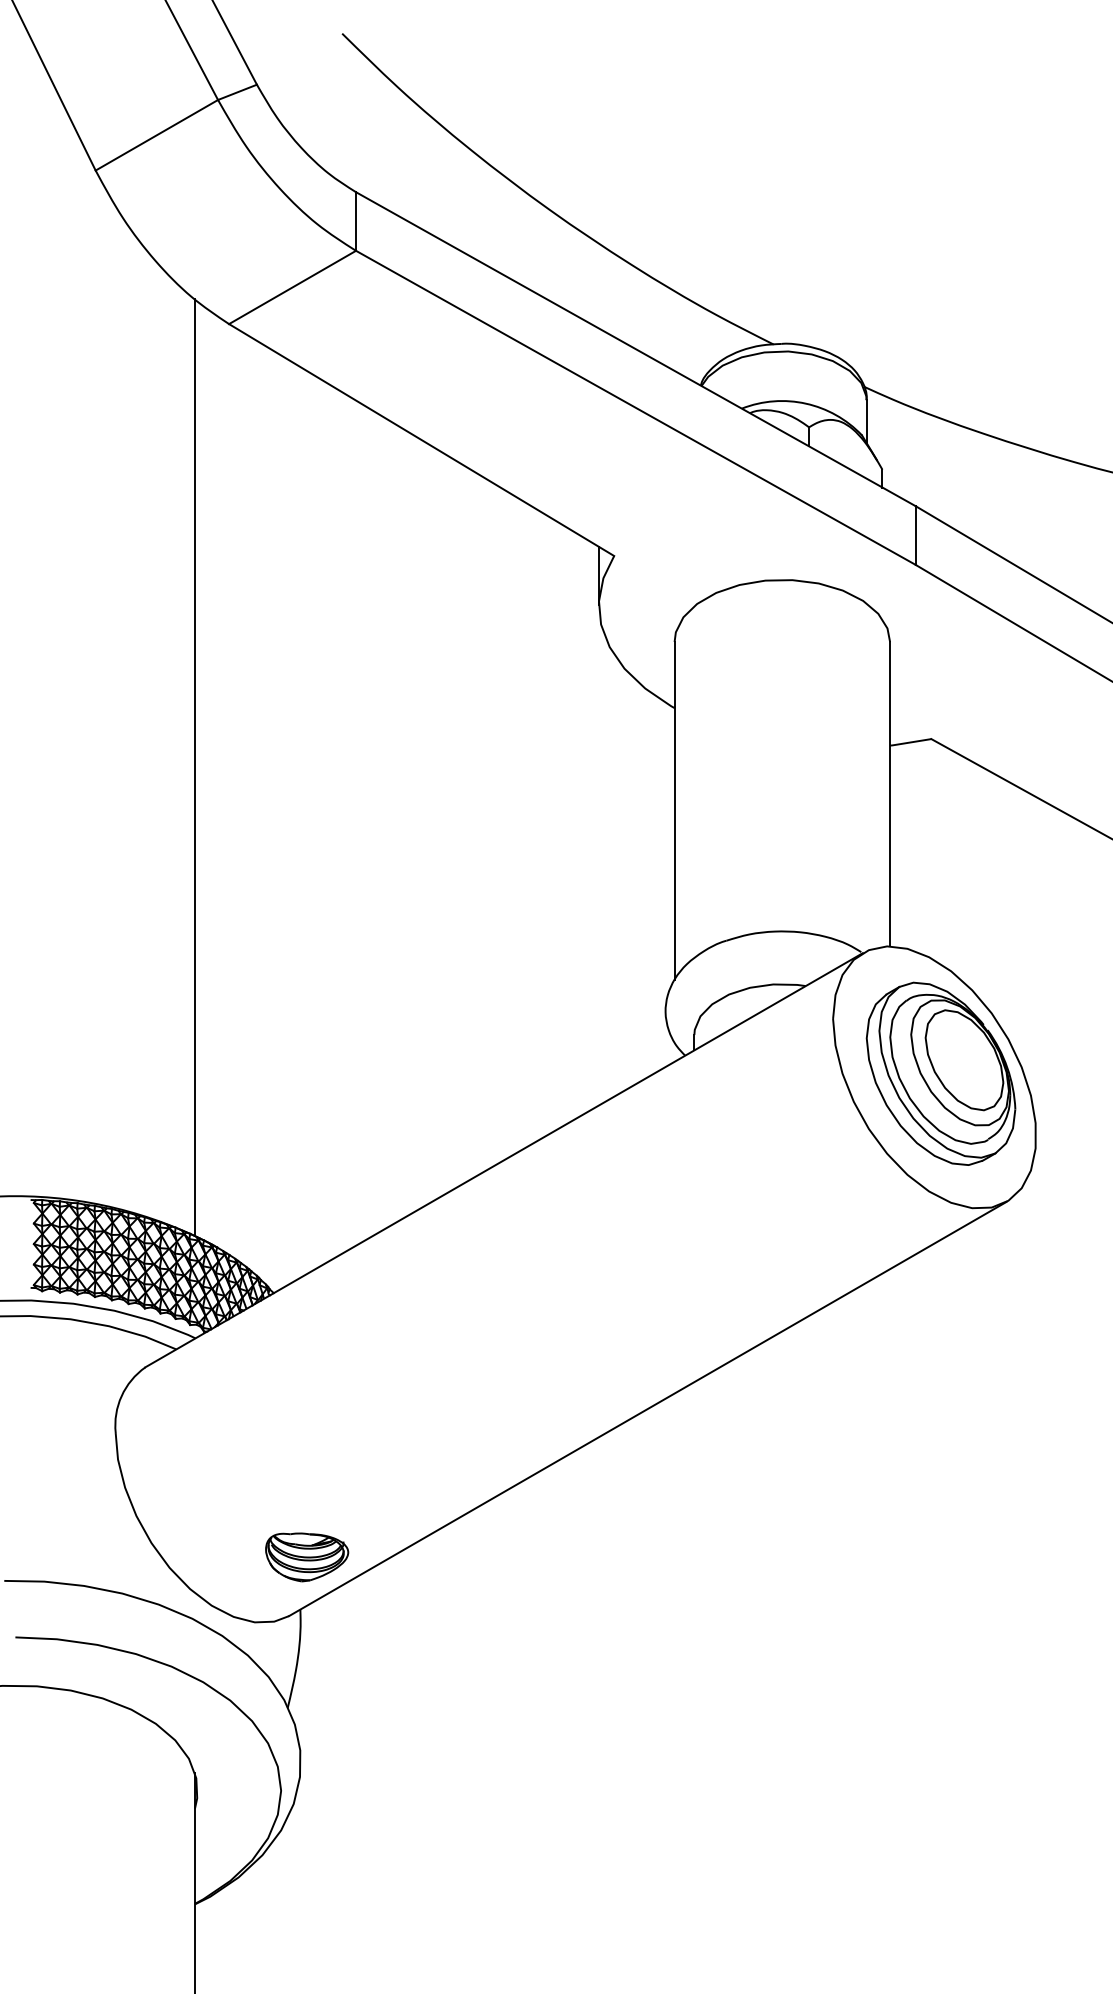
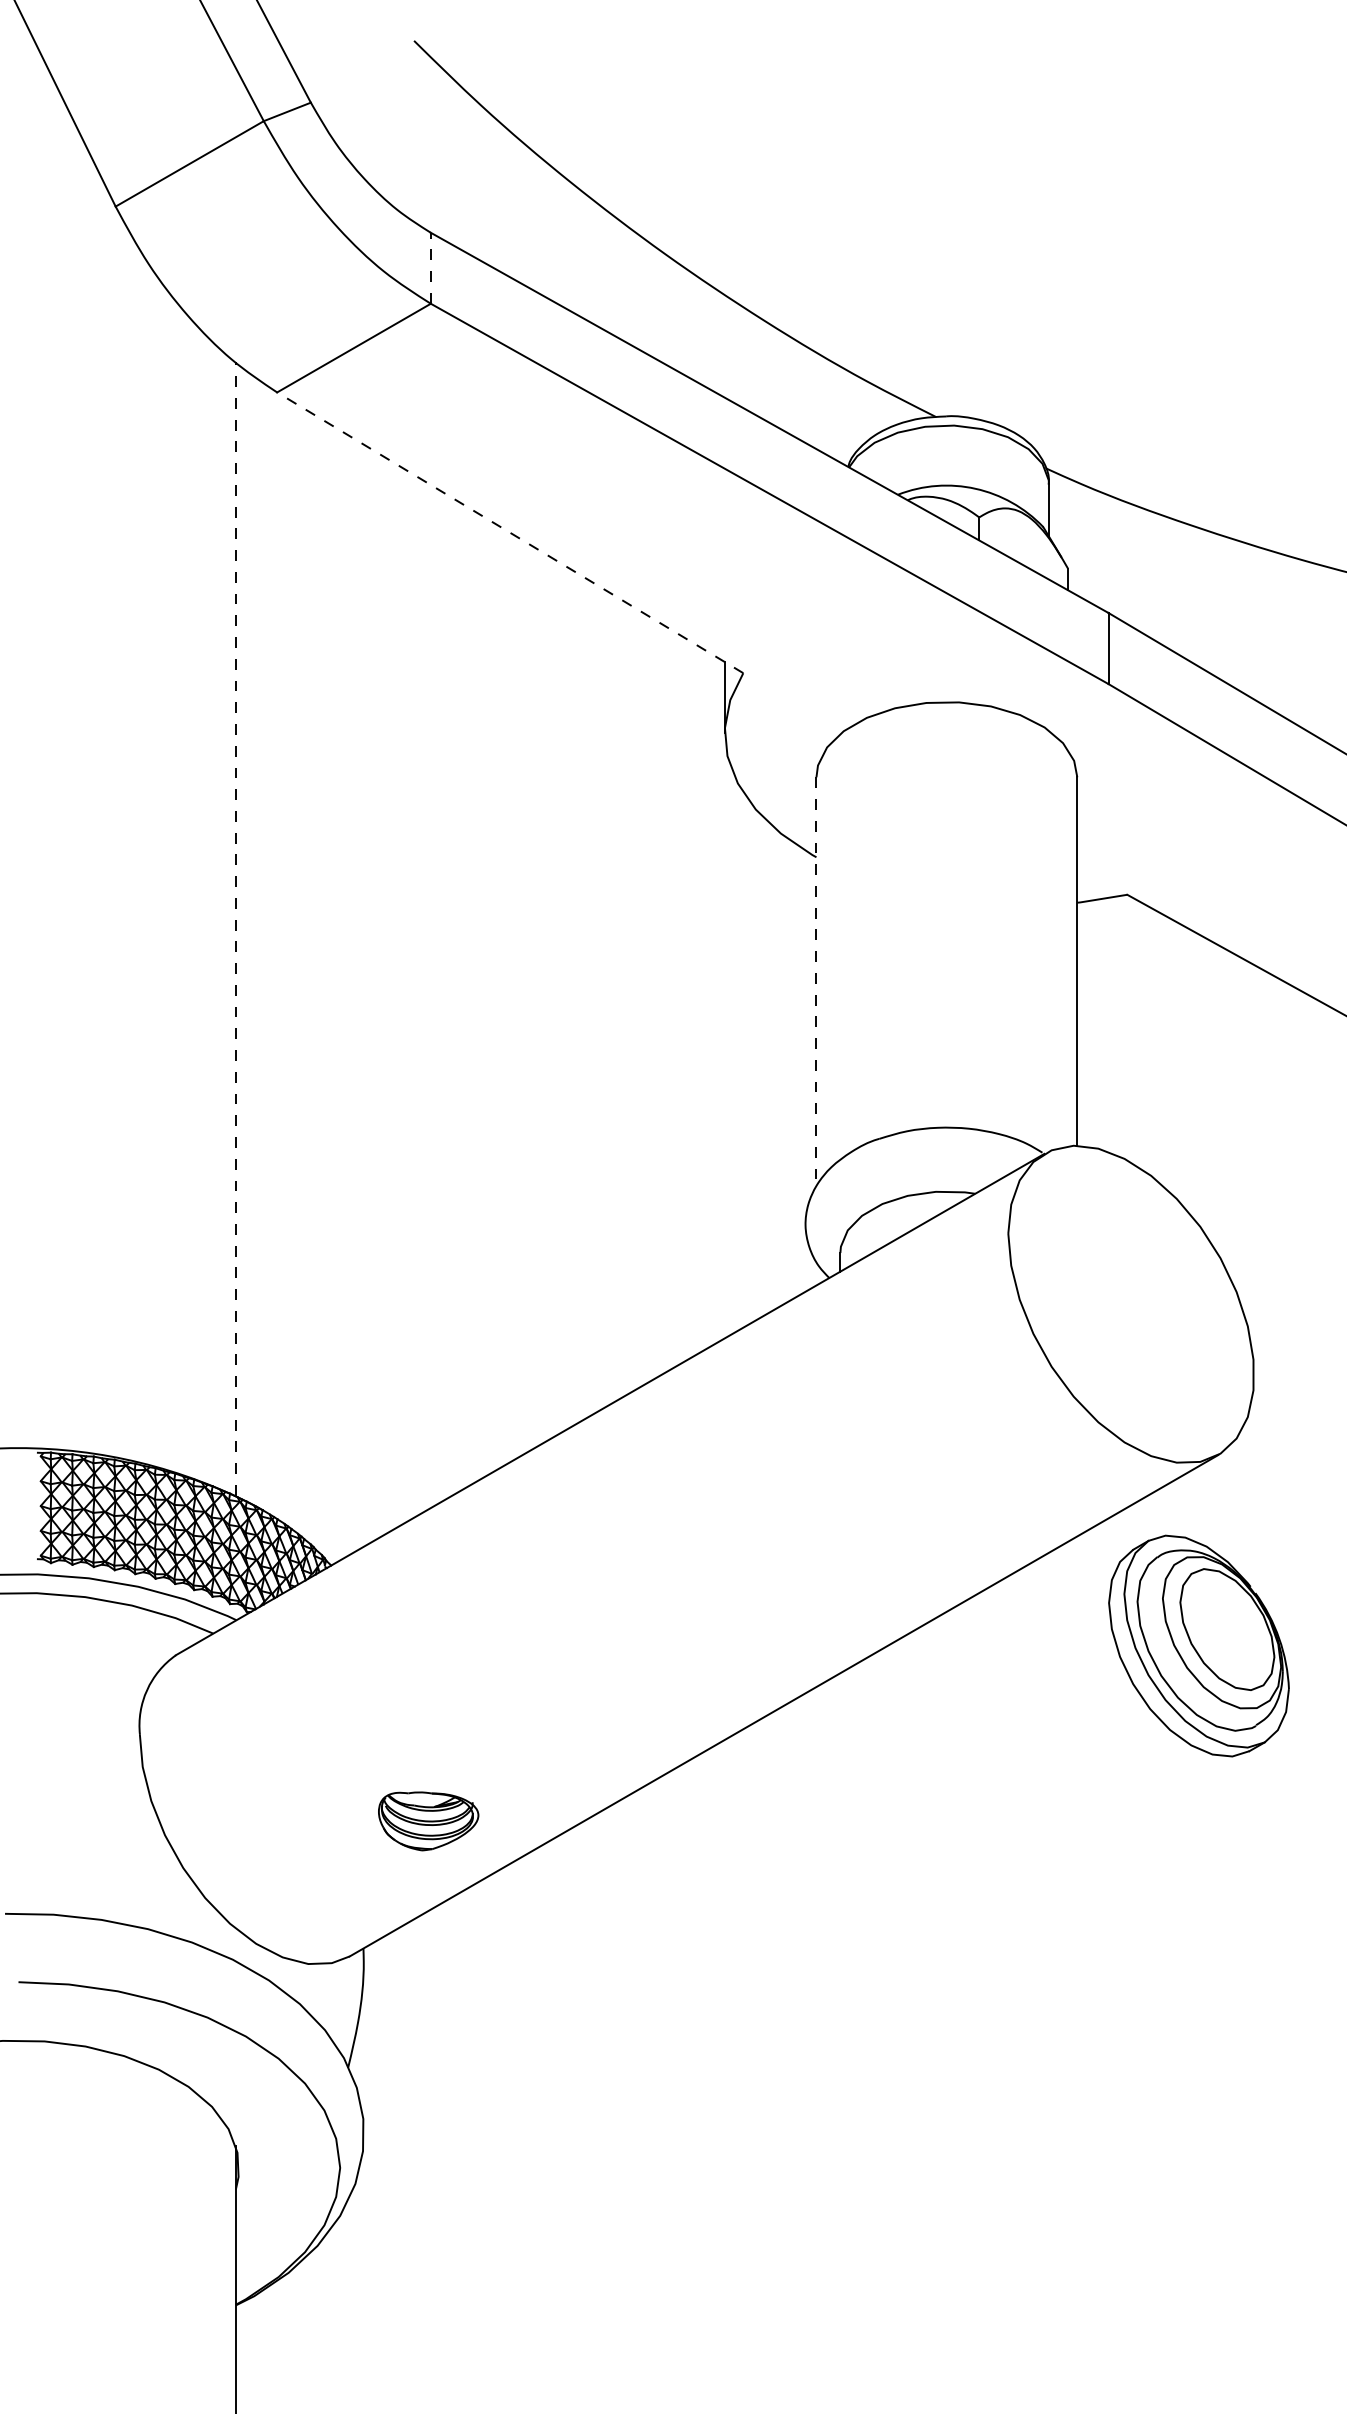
line: (355, 220) -> (430, 267), solid -> dashed
line: (421, 439) -> (509, 532), solid -> dashed
line: (194, 767) -> (235, 929), solid -> dashed
line: (674, 811) -> (816, 982), solid -> dashed
part: (940, 1073) -> (1198, 1645), moved
part: (307, 1557) -> (428, 1821), moved

